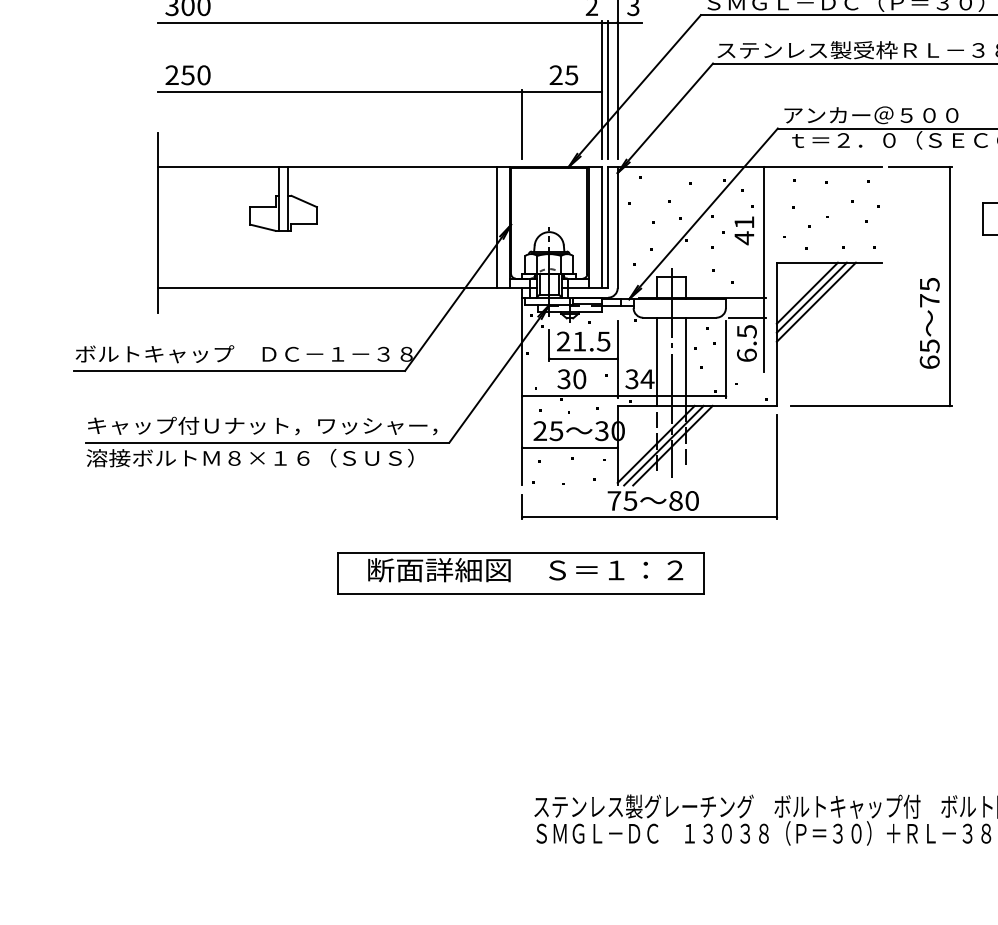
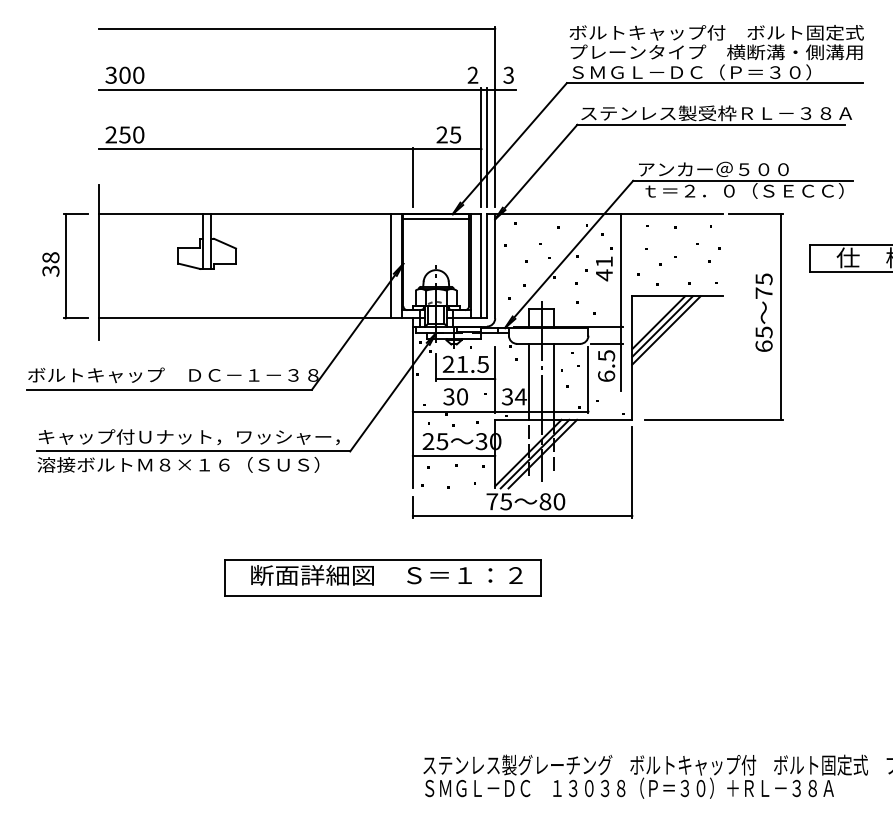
line: (549, 172) -> (436, 218), added
part: (119, 227) -> (65, 266), added
text: (929, 323) -> (763, 312), moved
part: (520, 572) -> (382, 577), moved

